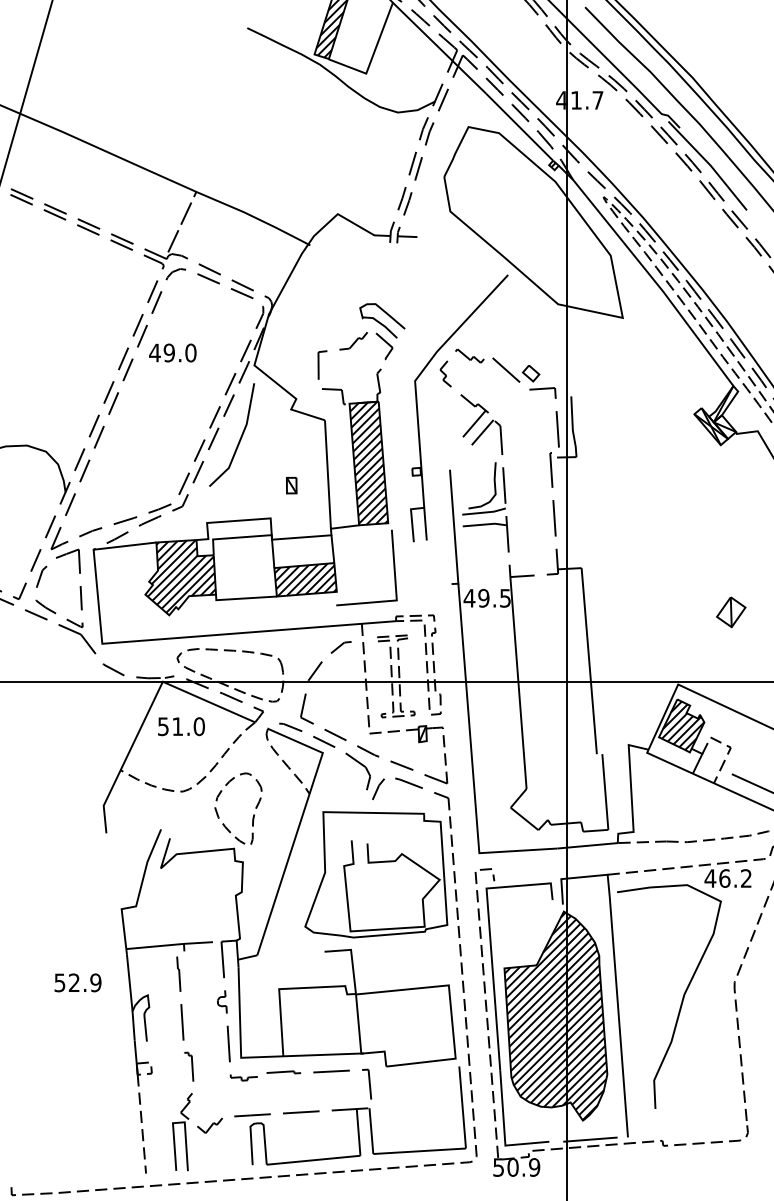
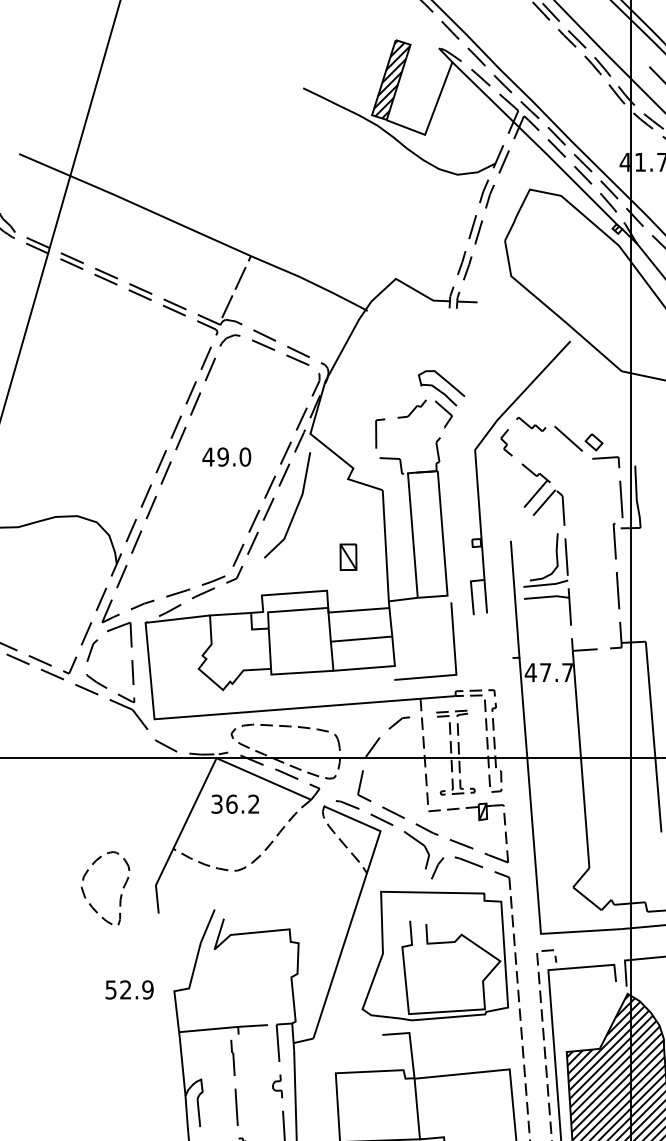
text: (172, 352) -> (226, 456), moved
hatch: (369, 462) -> (428, 533), removed
part: (291, 485) -> (348, 557), size x1.6
hatch: (181, 576) -> (235, 650), removed
hatch: (305, 579) -> (362, 653), removed
text: (494, 597) -> (556, 671), 49.5 -> 47.7
text: (181, 726) -> (235, 804), 51.0 -> 36.2
part: (253, 814) -> (120, 894), moved
text: (77, 982) -> (129, 989), moved

